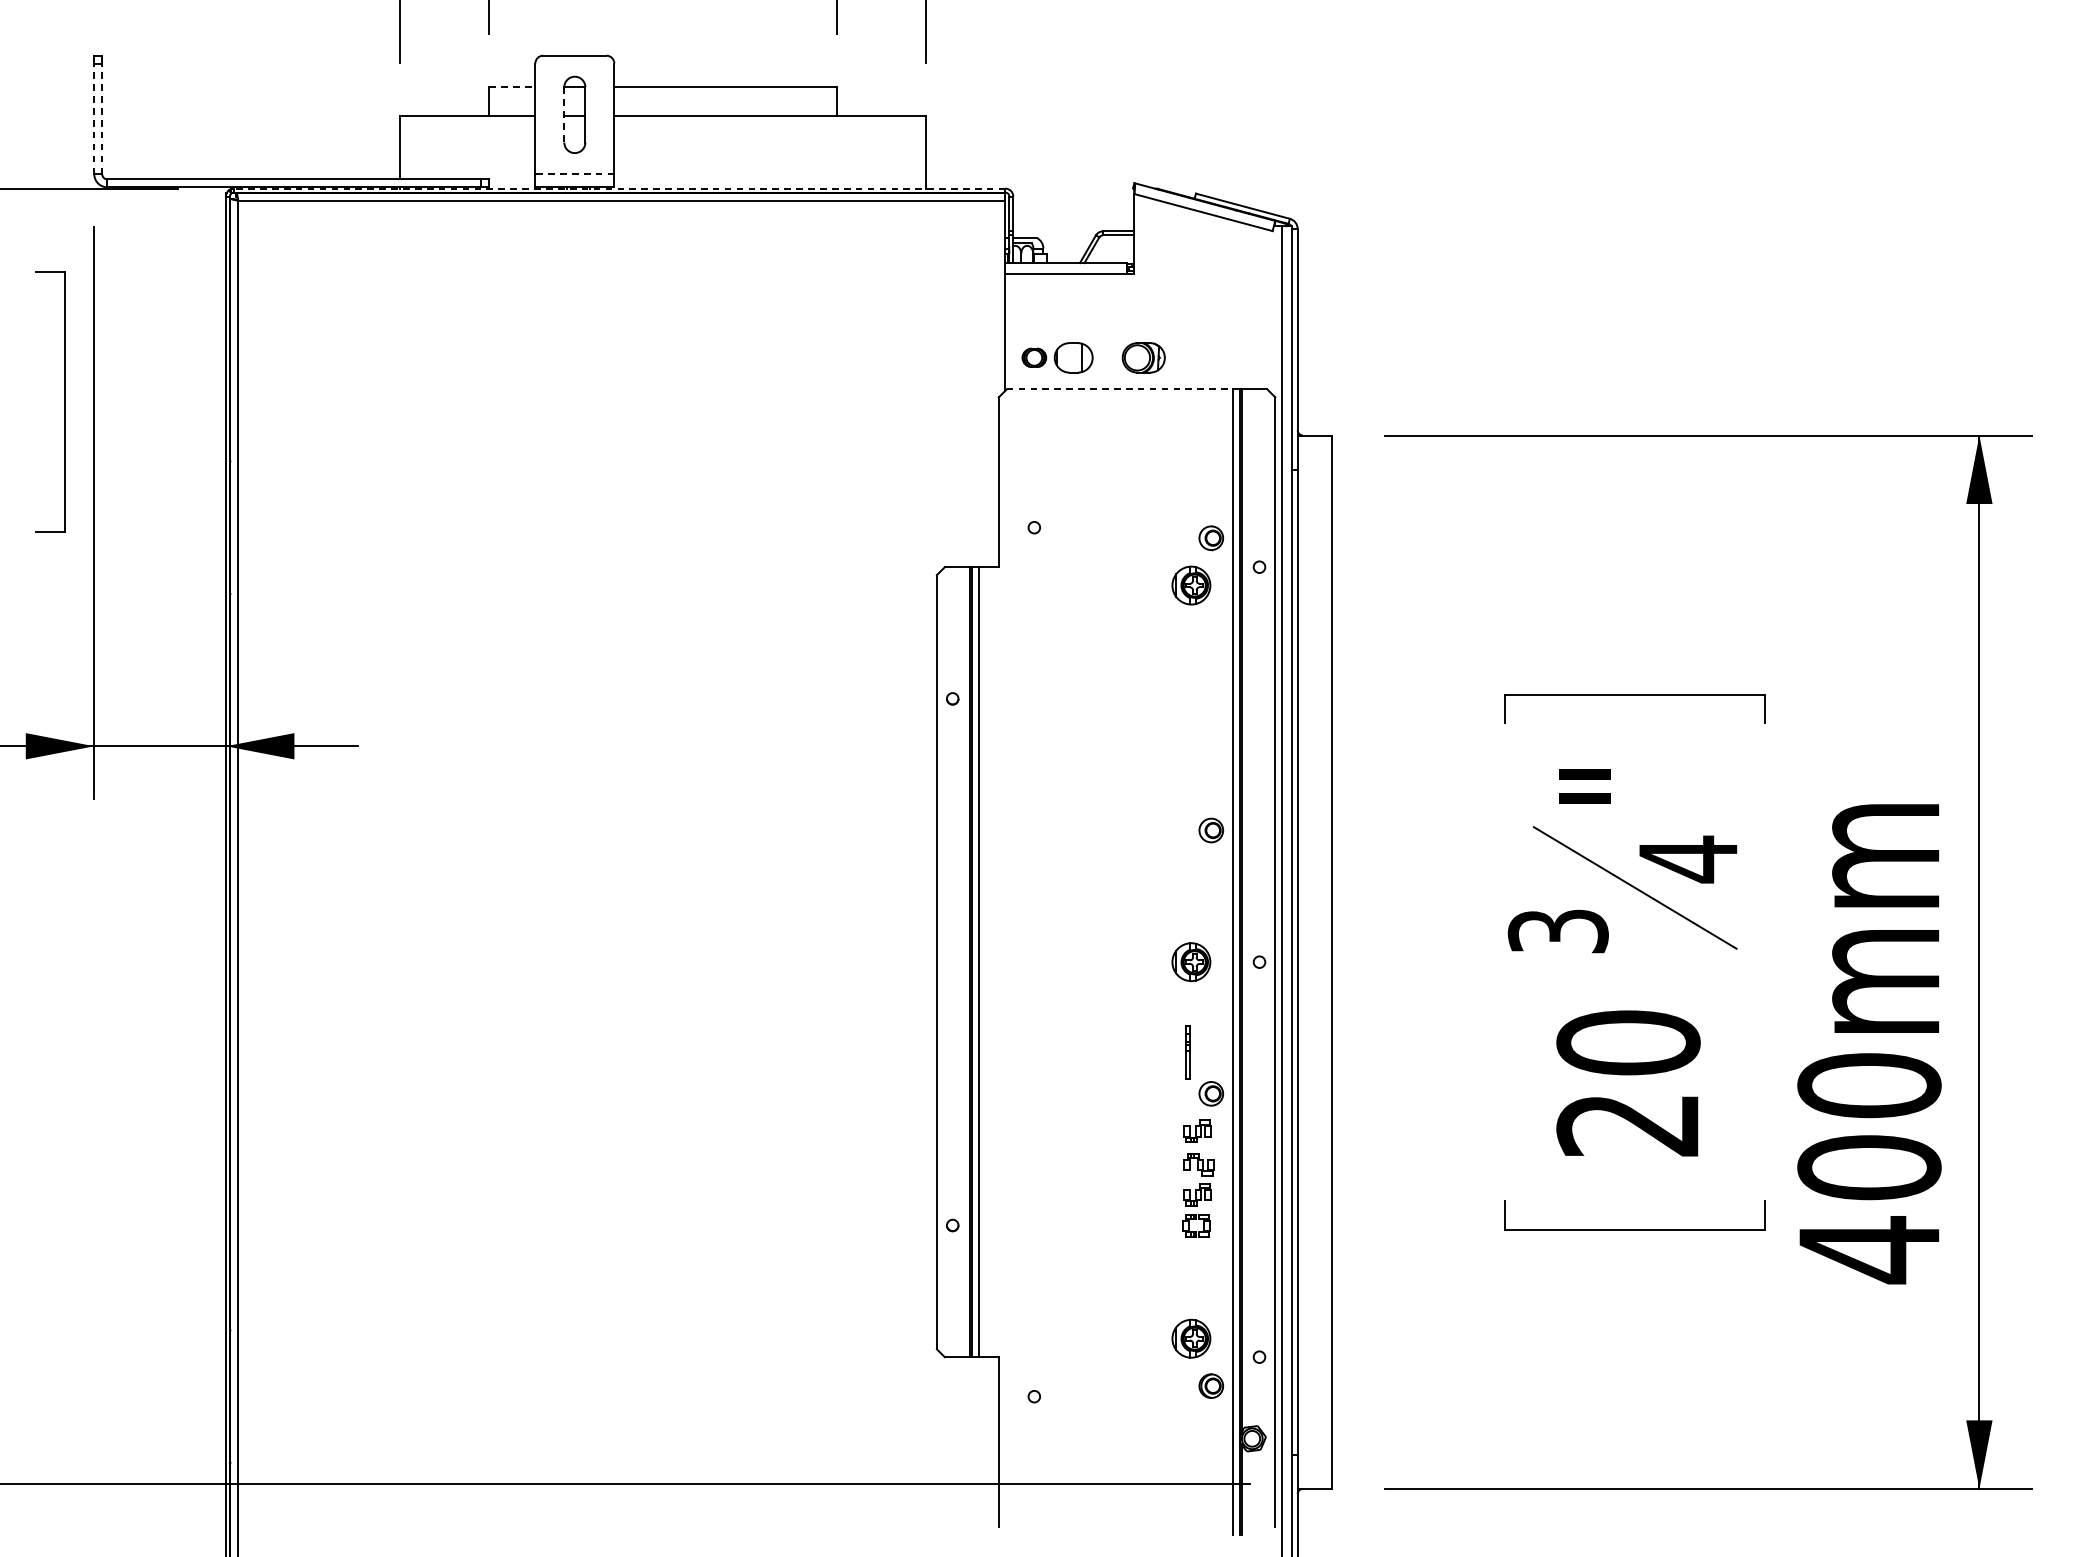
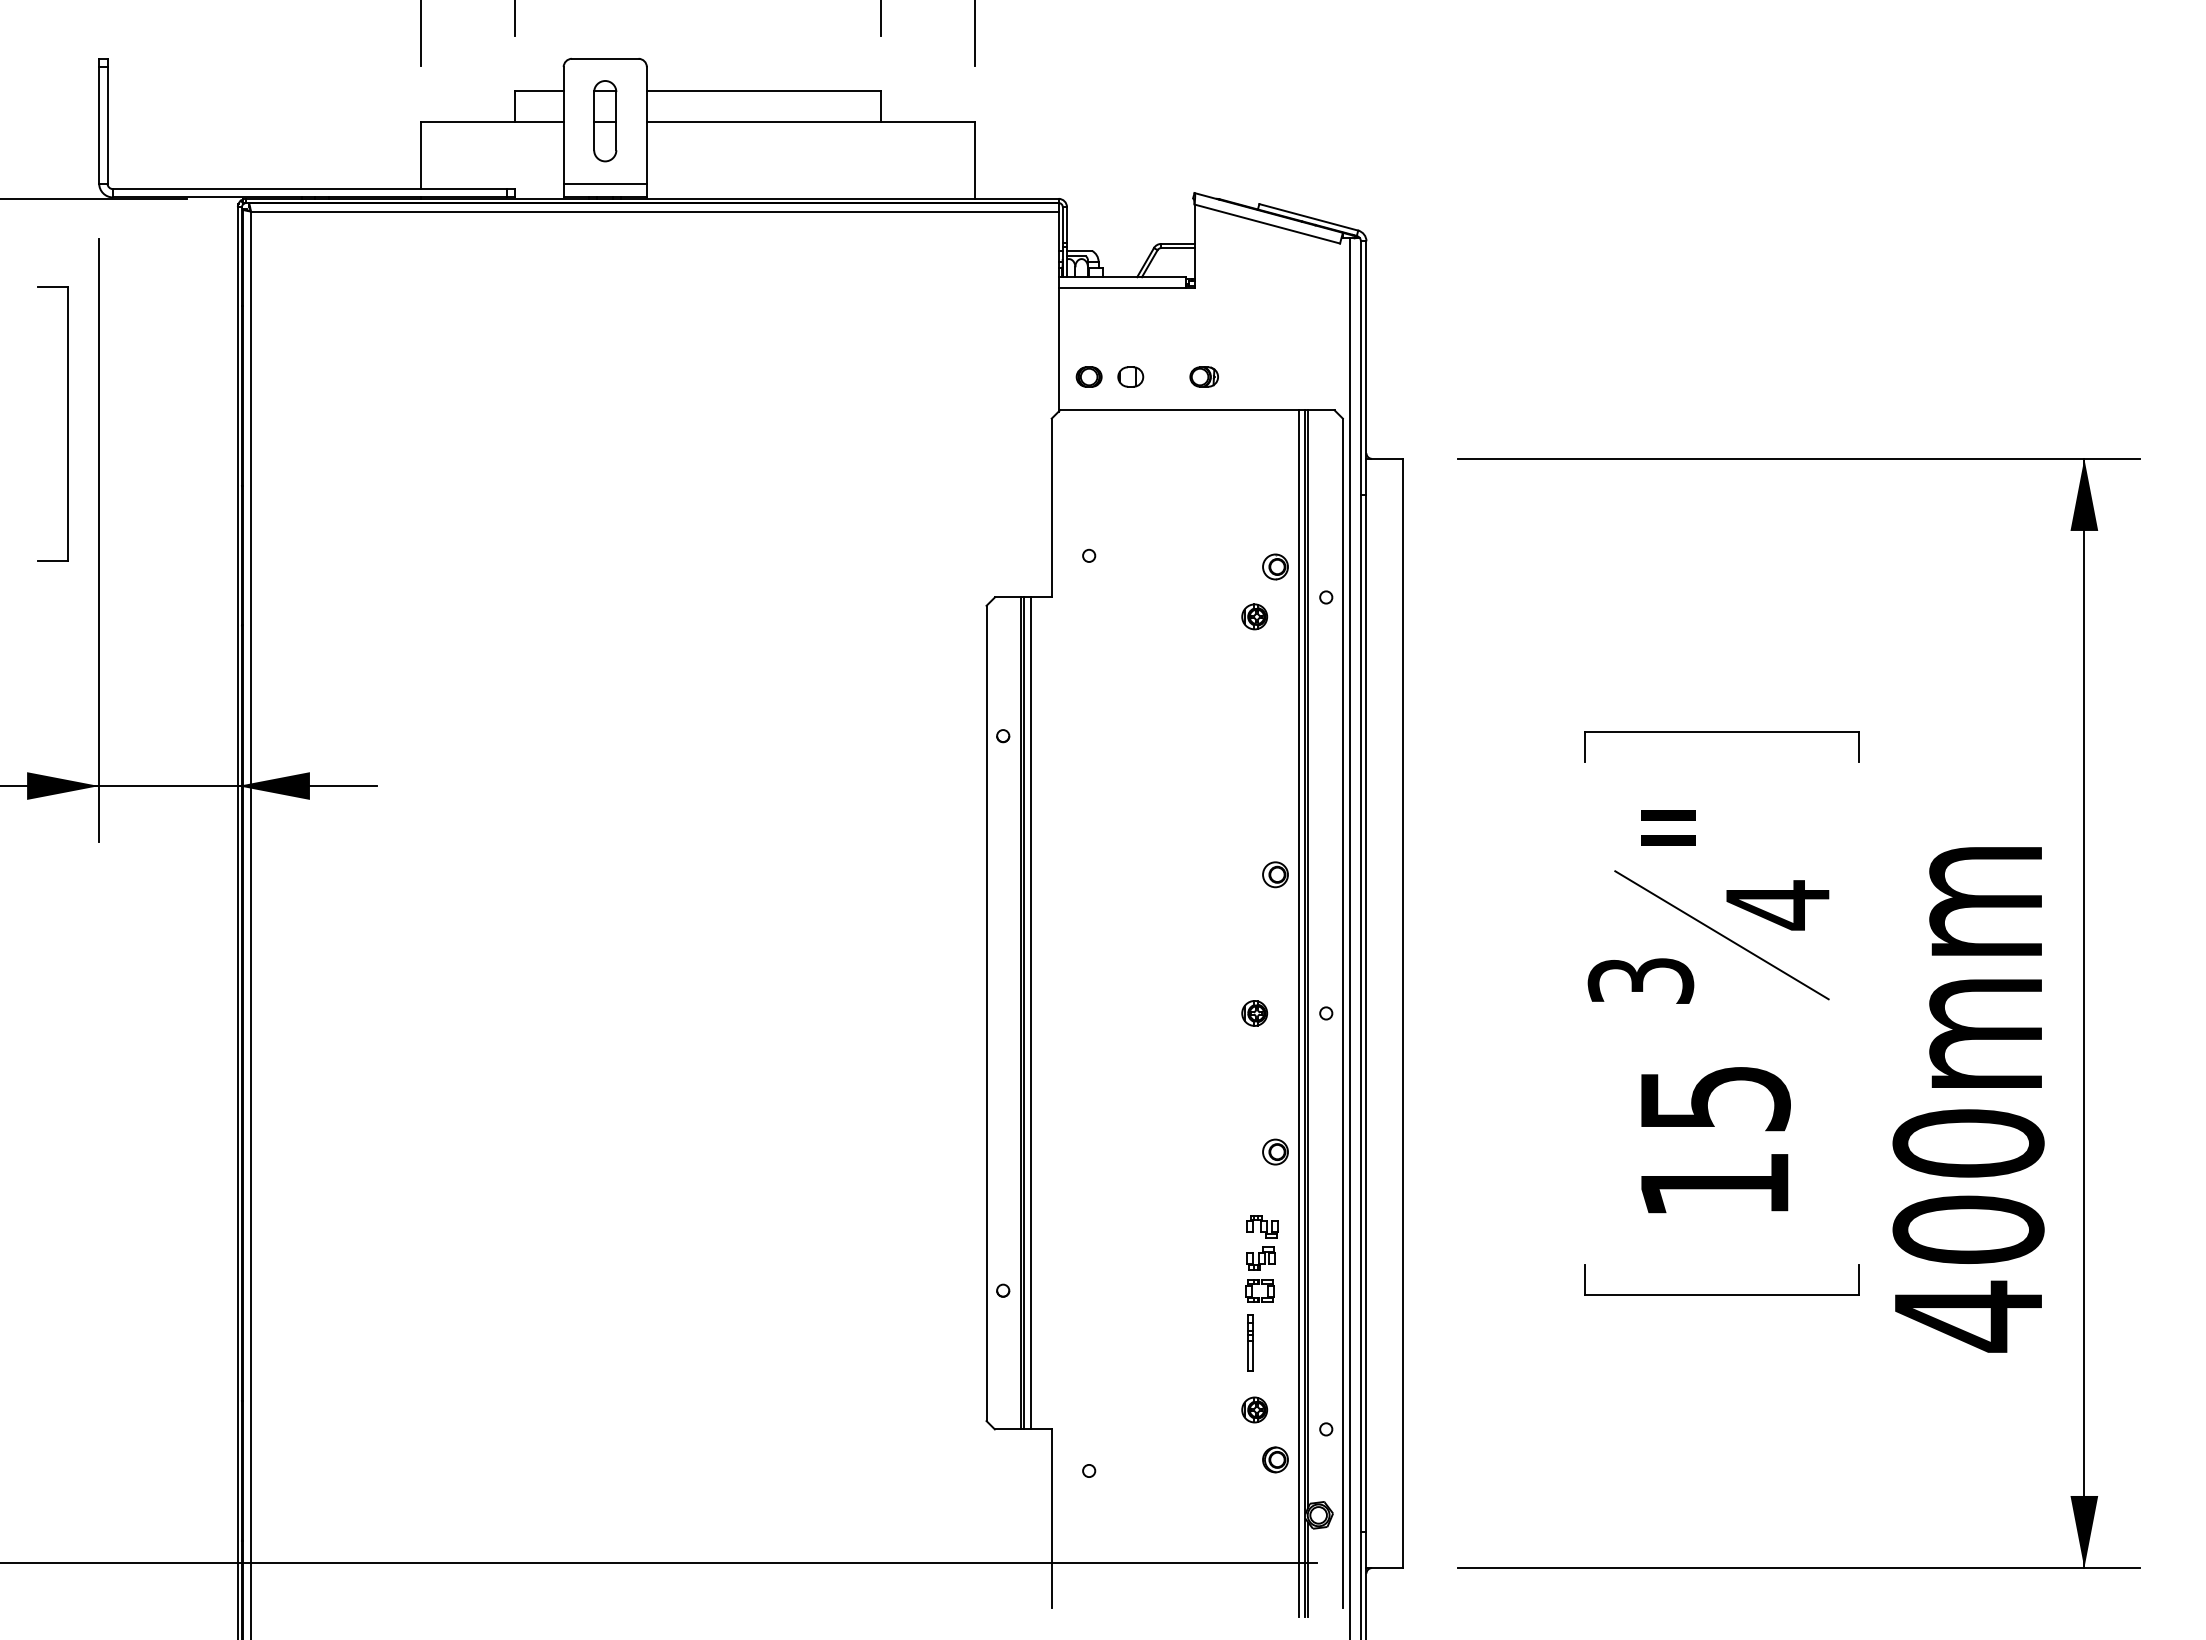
line: (512, 86) -> (539, 91), dashed -> solid
line: (564, 115) -> (594, 121), dashed -> solid
line: (94, 118) -> (99, 124), dashed -> solid
line: (102, 118) -> (107, 124), dashed -> solid
line: (575, 174) -> (605, 183), dashed -> solid
line: (618, 188) -> (651, 198), dashed -> solid
part: (1073, 357) -> (1130, 376), size x0.62
part: (1142, 357) -> (1203, 376), size x0.62
line: (1120, 389) -> (1179, 410), dashed -> solid
part: (1191, 585) -> (1254, 616), size x0.62
part: (1191, 962) -> (1254, 1013), size x0.62
part: (1187, 1052) -> (1250, 1342), moved
text: (1628, 1082) -> (1714, 1140), 20 -> 15
part: (1197, 1131) -> (1260, 1191), removed
part: (1191, 1338) -> (1254, 1409), size x0.62

